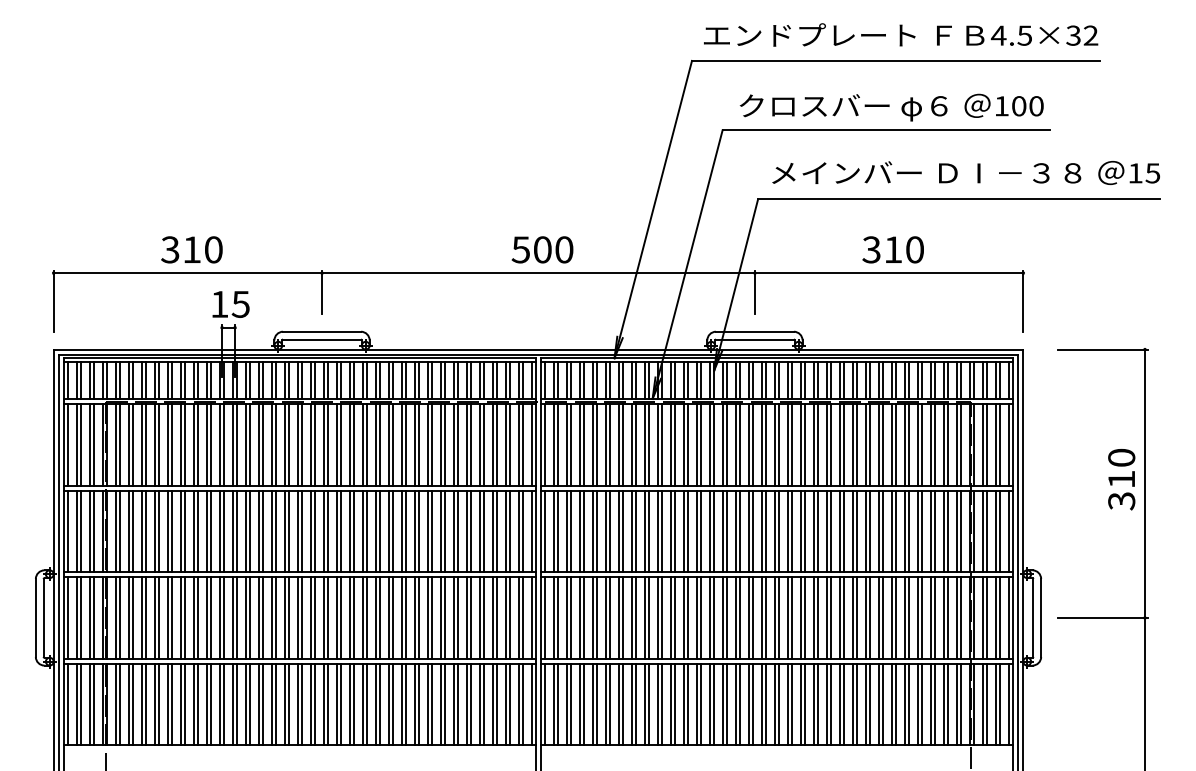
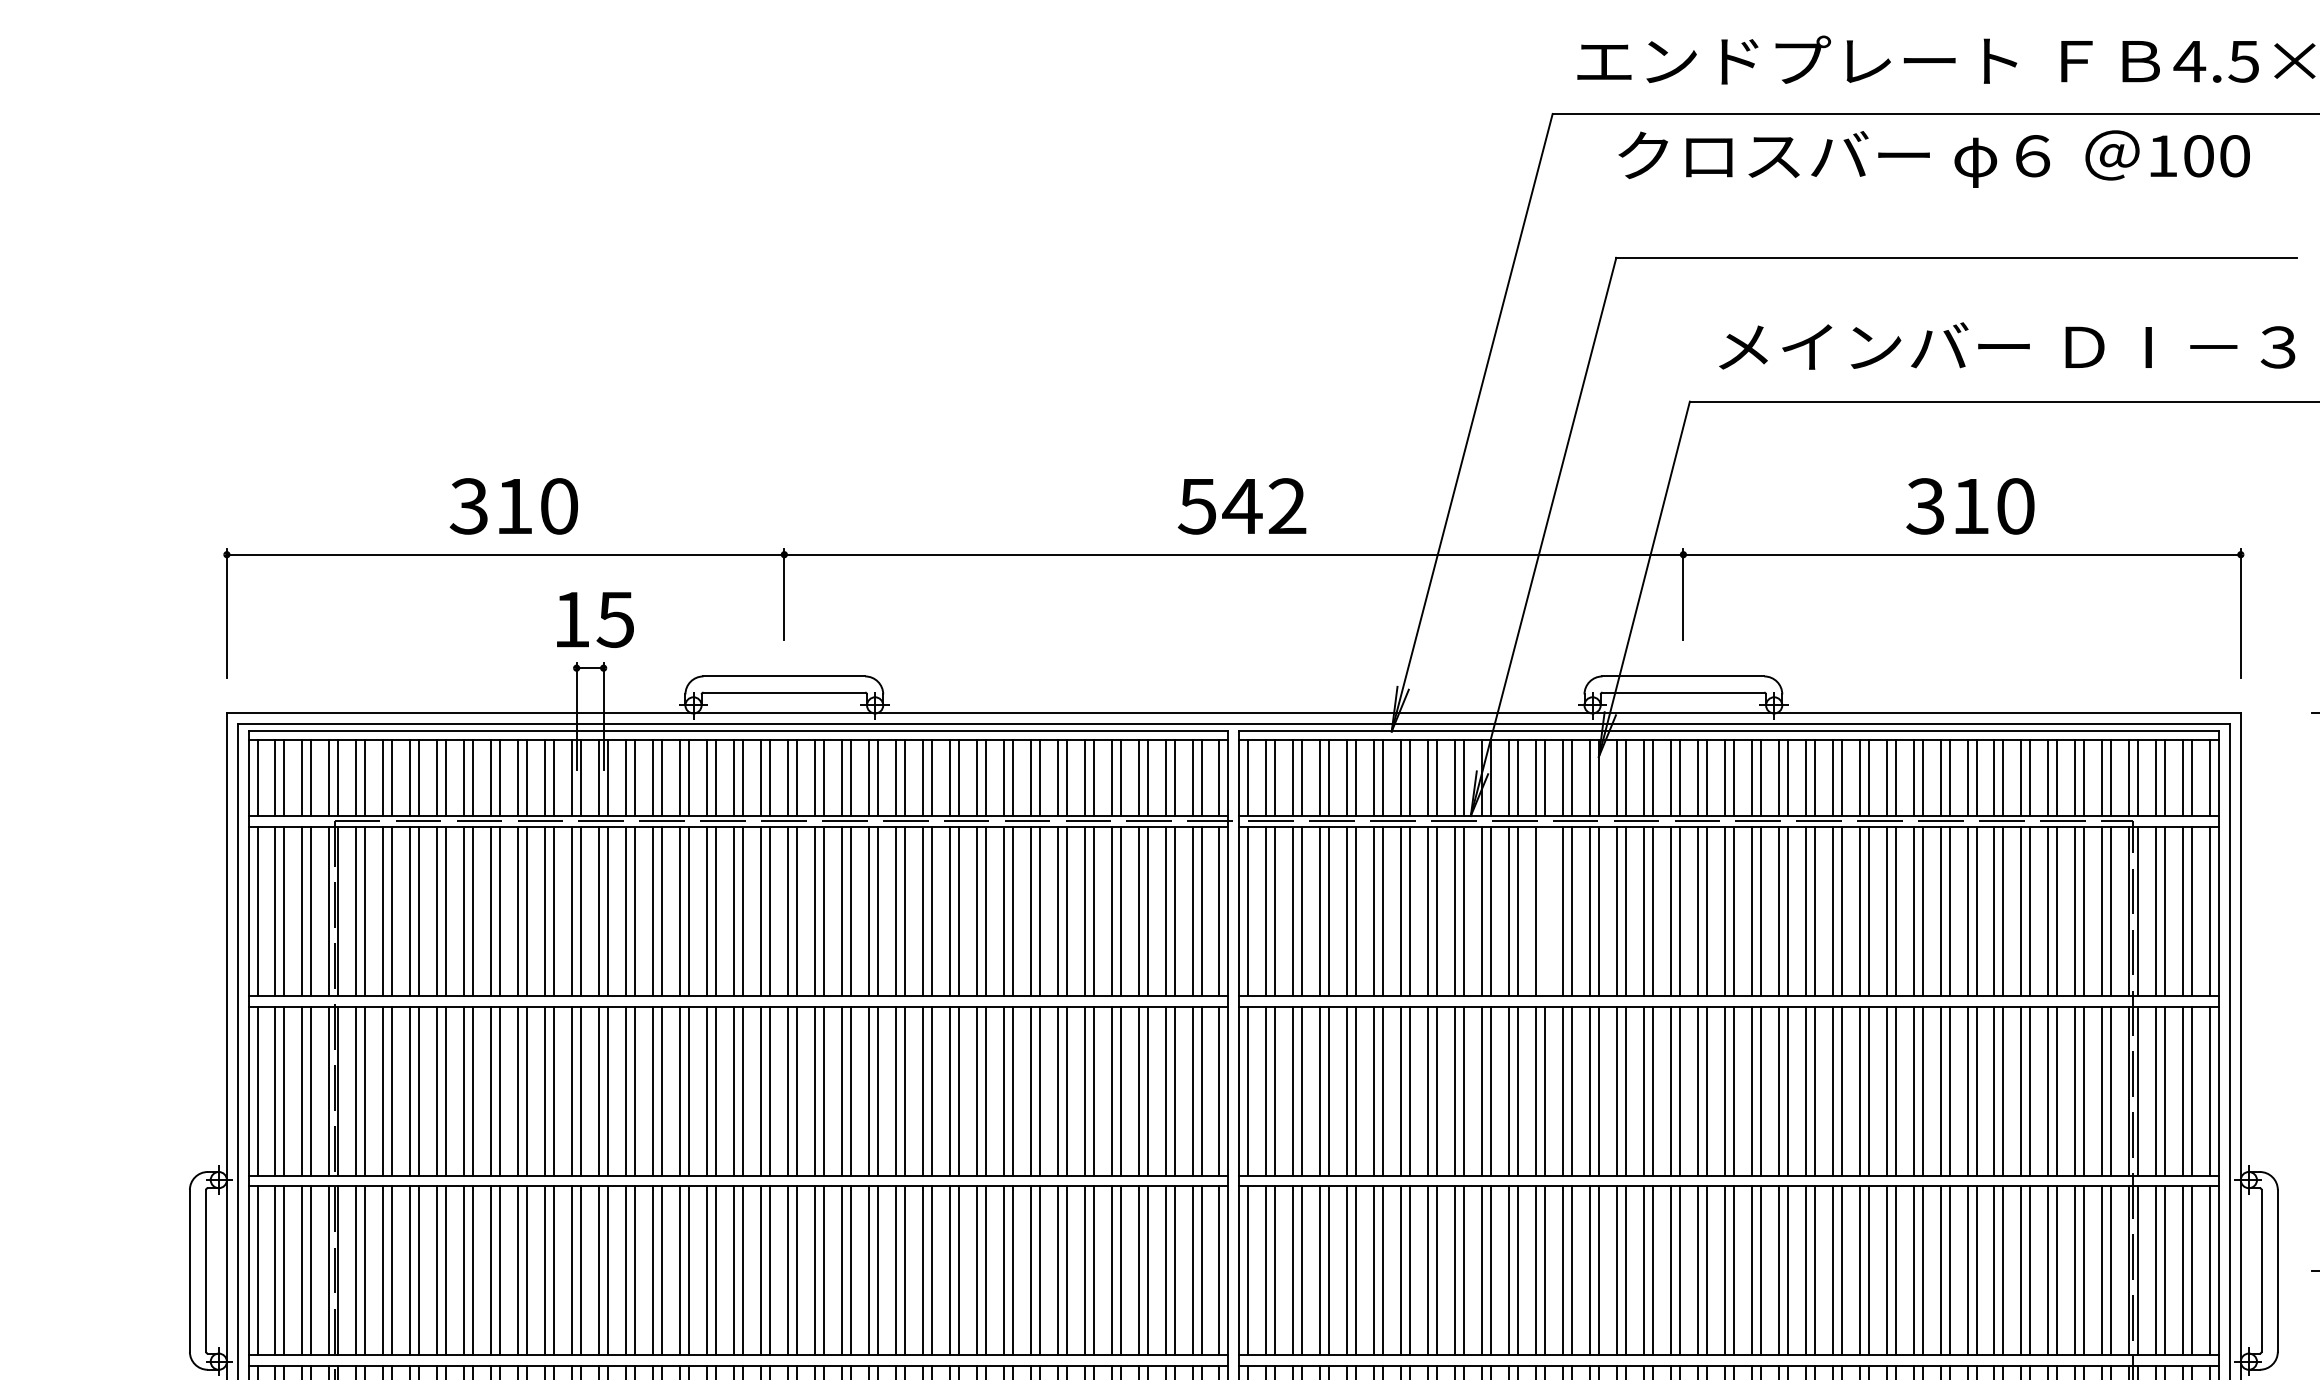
text: (891, 107) -> (1933, 158), moved
text: (552, 249) -> (1262, 505), 500 -> 542
line: (688, 444) -> (1545, 910), removed

